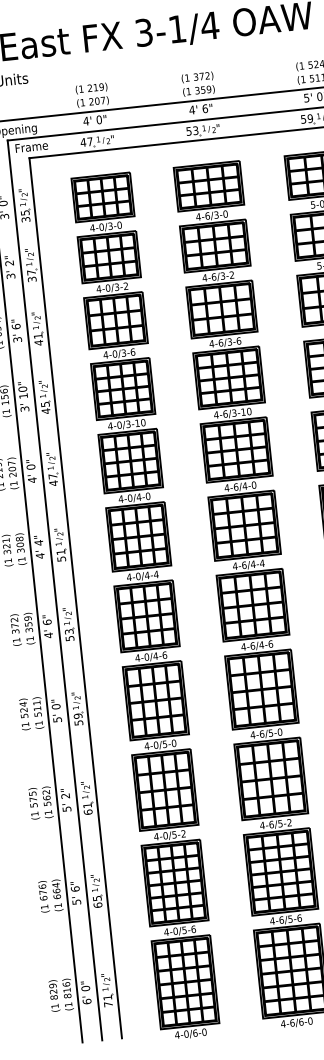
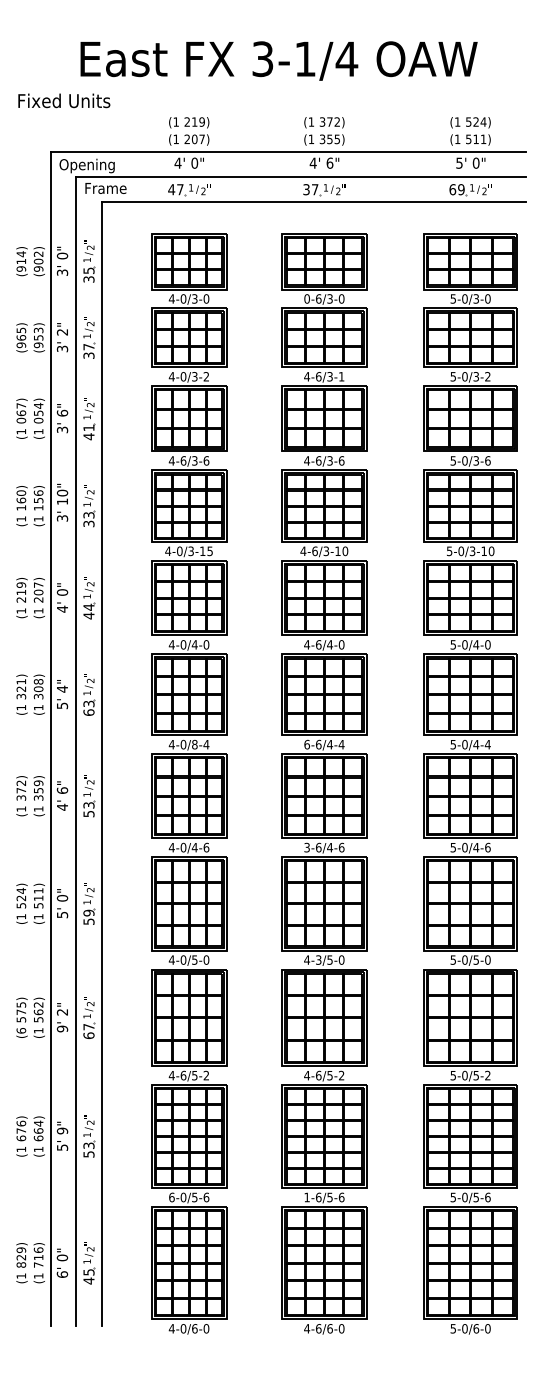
text: (209, 88) -> (337, 138), 359) -> 355)
text: (303, 119) -> (452, 189), 59 -> 69
text: (192, 130) -> (310, 189), 53 -> 37
text: (198, 216) -> (307, 298), 4-6/3-0 -> 0-6/3-0
text: (231, 274) -> (341, 376), 4-6/3-2 -> 4-6/3-1
text: (114, 353) -> (183, 460), 4-0/3-6 -> 4-6/3-6
text: (45, 407) -> (88, 519), 45 -> 33
text: (143, 422) -> (210, 551), 4-0/3-10 -> 4-0/3-15
text: (52, 475) -> (88, 606), 47 -> 44
text: (40, 555) -> (62, 705), 4' -> 5'
text: (60, 555) -> (88, 707), 51 -> 63
text: (234, 566) -> (306, 744), 4-6/4-4 -> 6-6/4-4
text: (146, 575) -> (194, 744), 4-0/4-4 -> 4-0/8-4
text: (243, 646) -> (307, 847), 4-6/4-6 -> 3-6/4-6
text: (261, 733) -> (318, 959), 4-6/5-0 -> 4-3/5-0
text: (87, 805) -> (88, 1027), 61 -> 67
text: (66, 808) -> (61, 1028), 5' -> 9'
text: (34, 813) -> (21, 1030), (1 -> (6
text: (165, 834) -> (183, 1074), 4-0/5-2 -> 4-6/5-2
text: (75, 888) -> (62, 1130), 6" -> 9"
text: (97, 901) -> (88, 1149), 65 -> 53
text: (272, 921) -> (307, 1197), 4-6/5-6 -> 1-6/5-6
text: (166, 932) -> (171, 1197), 4-0/5-6 -> 6-0/5-6
text: (67, 995) -> (38, 1264), 816) -> 716)
text: (107, 1000) -> (88, 1276), 71 -> 45

